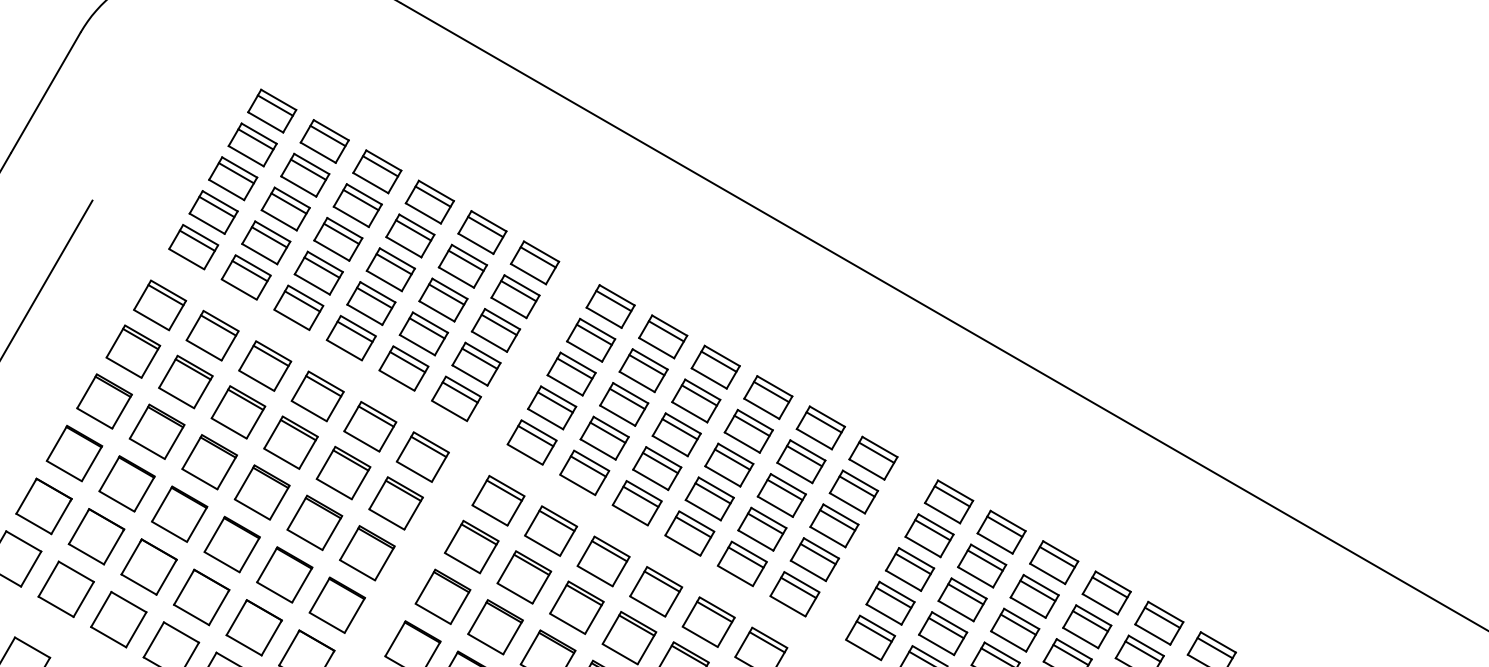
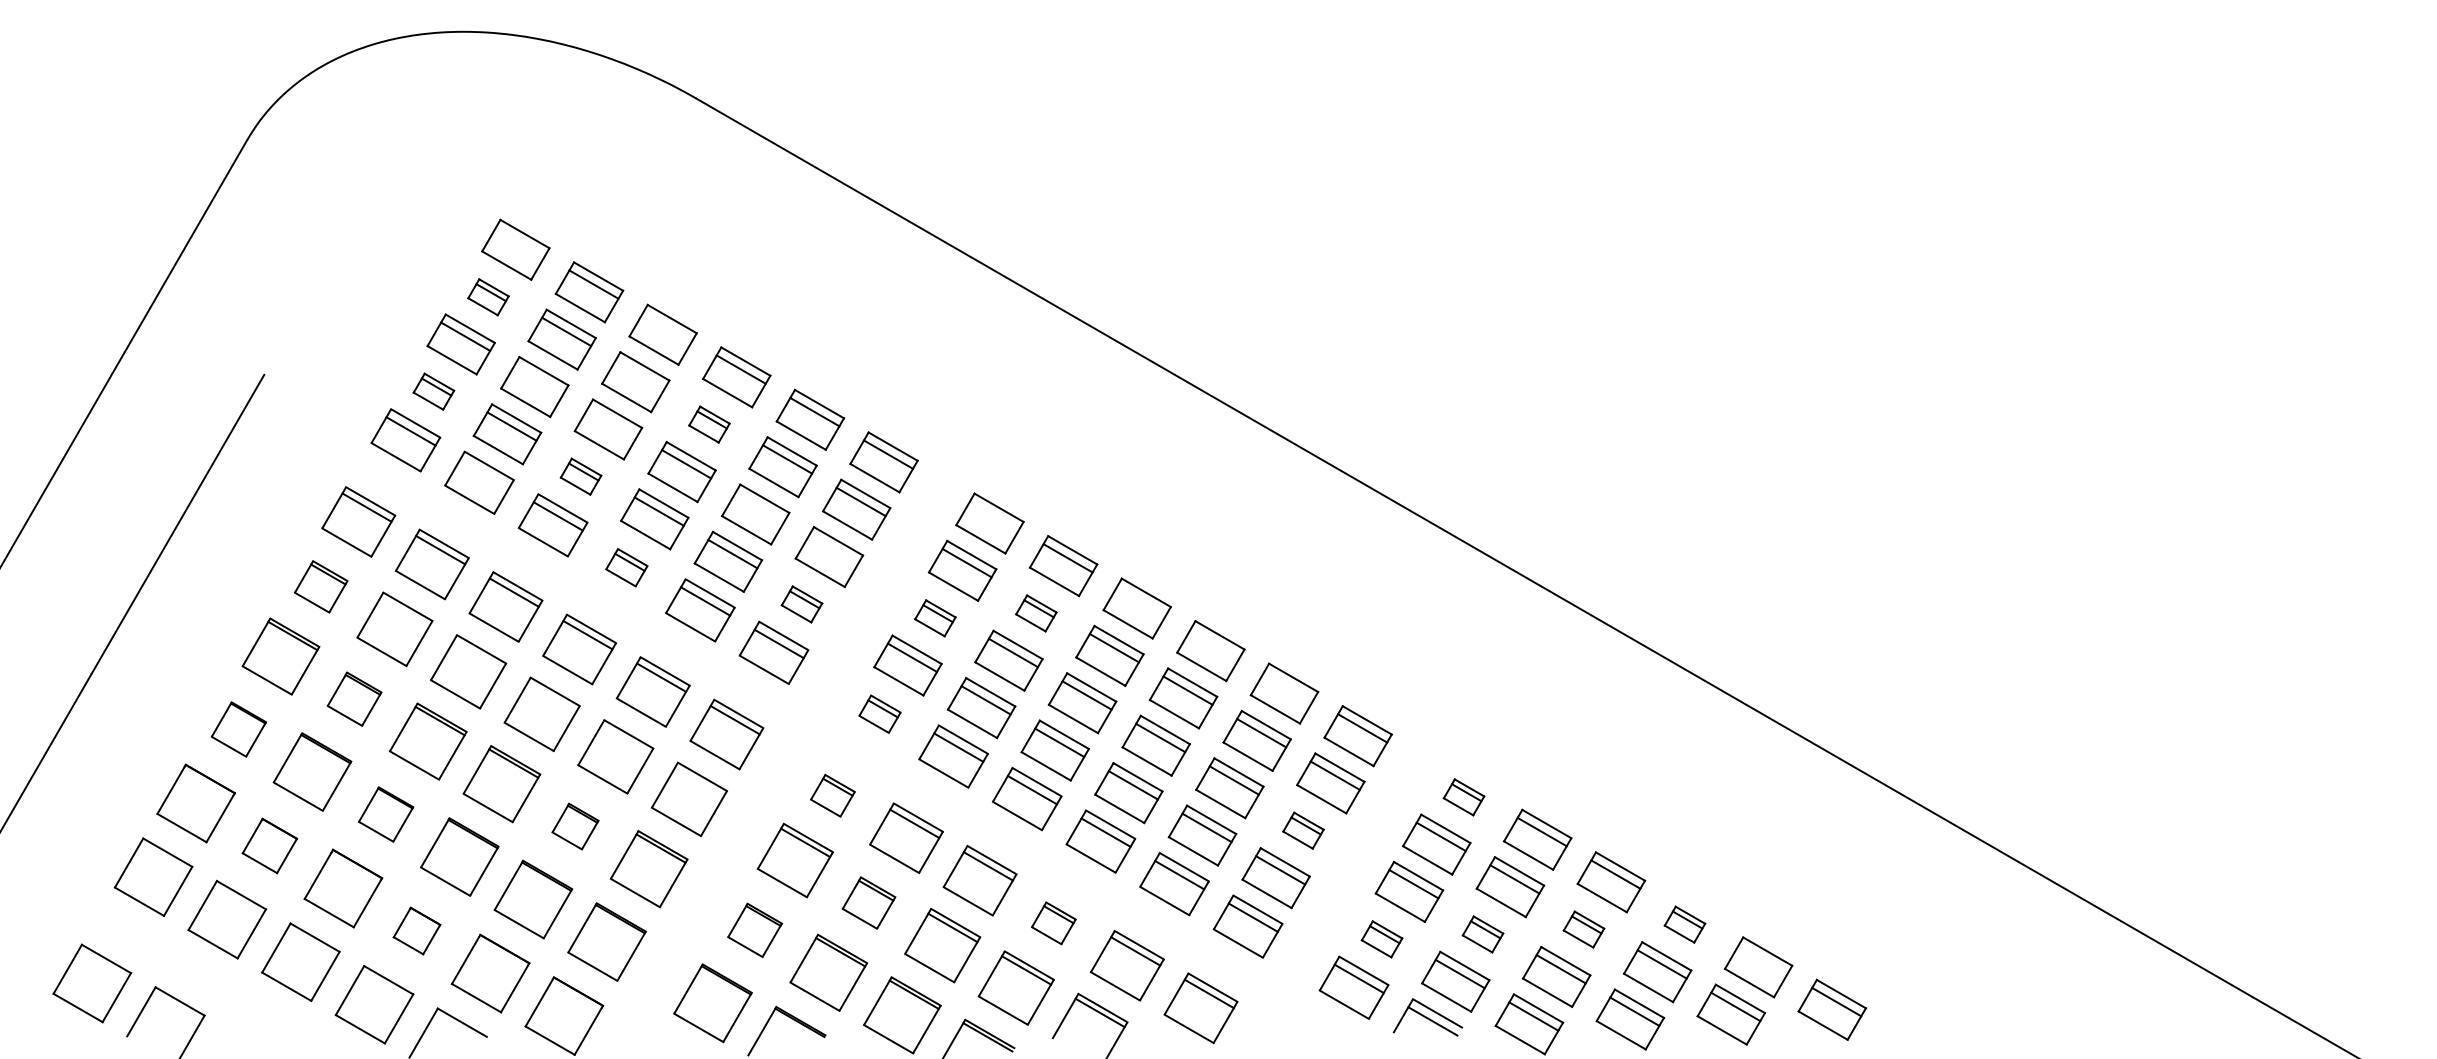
line: (274, 105) -> (519, 241), removed
part: (252, 145) -> (488, 297), size x0.6
line: (380, 165) -> (667, 326), removed
line: (360, 200) -> (639, 374), removed
line: (288, 203) -> (538, 379), removed
part: (213, 212) -> (433, 391), size x0.6
line: (341, 233) -> (612, 421), removed
part: (410, 235) -> (709, 424), size x0.6
line: (249, 270) -> (484, 473), removed
part: (318, 272) -> (580, 476), size x0.6
line: (446, 294) -> (759, 506), removed
line: (613, 300) -> (993, 515), removed
line: (498, 325) -> (833, 549), removed
part: (351, 337) -> (626, 567), size x0.6
part: (132, 351) -> (320, 586), size x0.7
line: (718, 361) -> (1141, 600), removed
part: (476, 364) -> (801, 604), size x0.6
line: (192, 369) -> (404, 611), removed
part: (643, 370) -> (1036, 613), size x0.6
part: (571, 374) -> (935, 618), size x0.6
line: (770, 392) -> (1214, 643), removed
line: (245, 400) -> (478, 654), removed
line: (823, 422) -> (1288, 685), removed
line: (297, 429) -> (551, 696), removed
part: (157, 432) -> (354, 699), size x0.7
part: (531, 442) -> (879, 714), size x0.6
part: (74, 453) -> (238, 729), size x0.7
line: (350, 460) -> (625, 739), removed
line: (403, 490) -> (699, 781), removed
part: (498, 500) -> (832, 795), size x0.6
part: (948, 502) -> (1463, 797), size x0.6
part: (179, 514) -> (385, 814), size x0.7
part: (314, 522) -> (575, 826), size x0.6
part: (834, 525) -> (1303, 830), size x0.6
part: (96, 536) -> (269, 845), size x0.7
part: (523, 577) -> (868, 902), size x0.7
part: (655, 592) -> (1053, 923), size x0.6
part: (1106, 592) -> (1684, 924), size x0.6
part: (1034, 596) -> (1583, 929), size x0.6
part: (201, 597) -> (416, 930), size x0.6
part: (442, 597) -> (754, 930), size x0.7
part: (962, 599) -> (1482, 934), size x0.6
part: (890, 603) -> (1381, 939), size x0.6
line: (1162, 617) -> (1762, 959), removed

